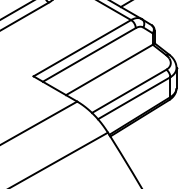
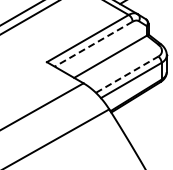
line: (89, 55) -> (93, 44), solid -> dashed
line: (129, 91) -> (127, 74), solid -> dashed

